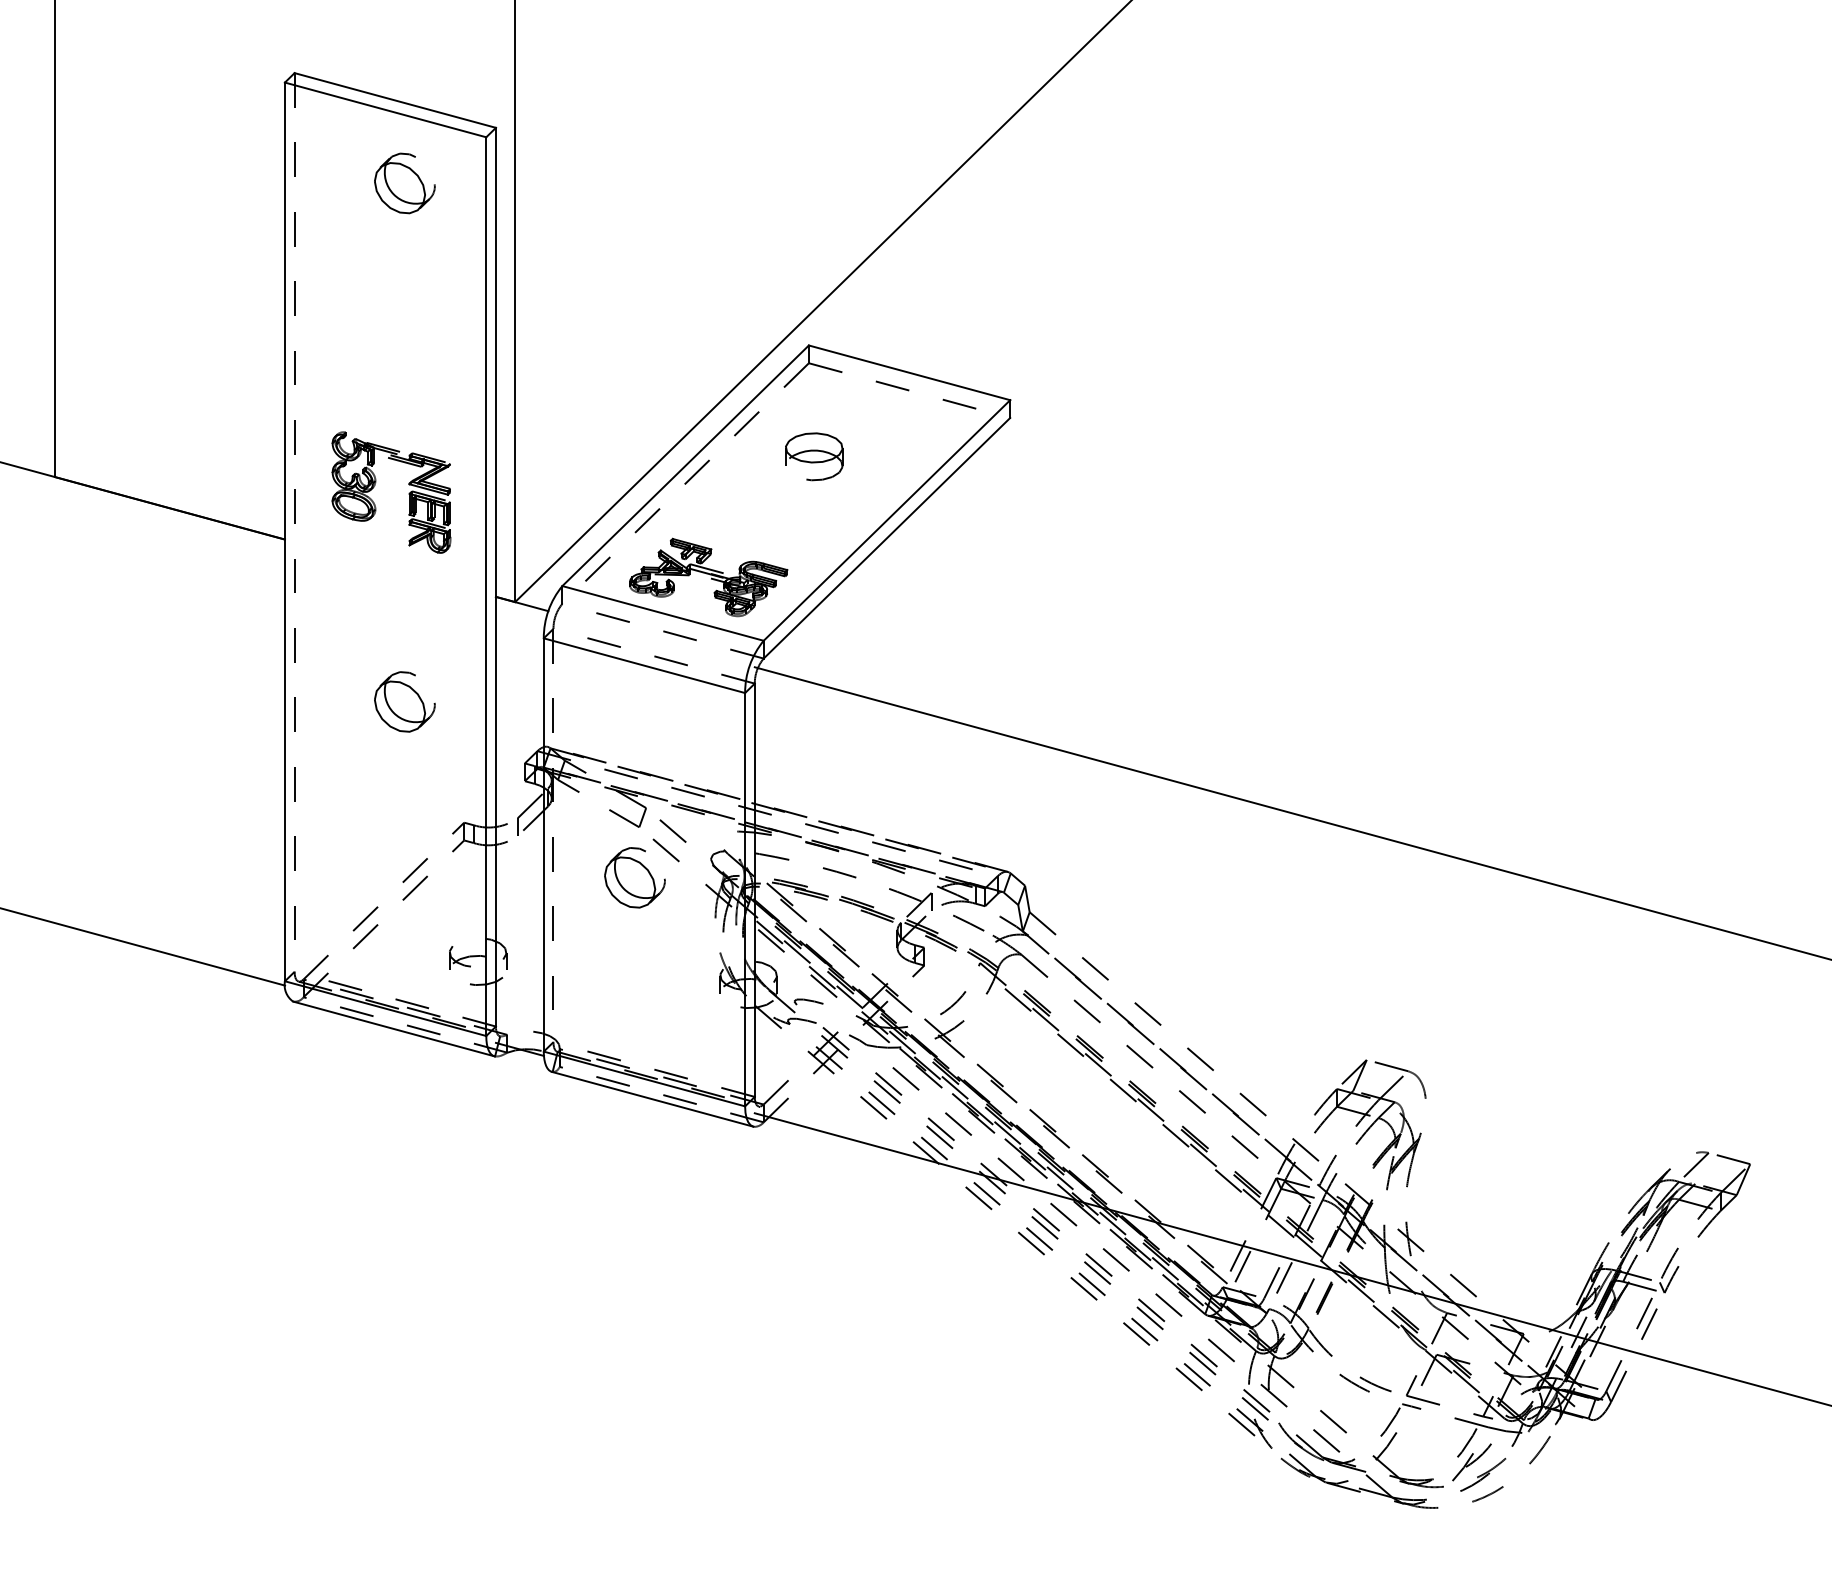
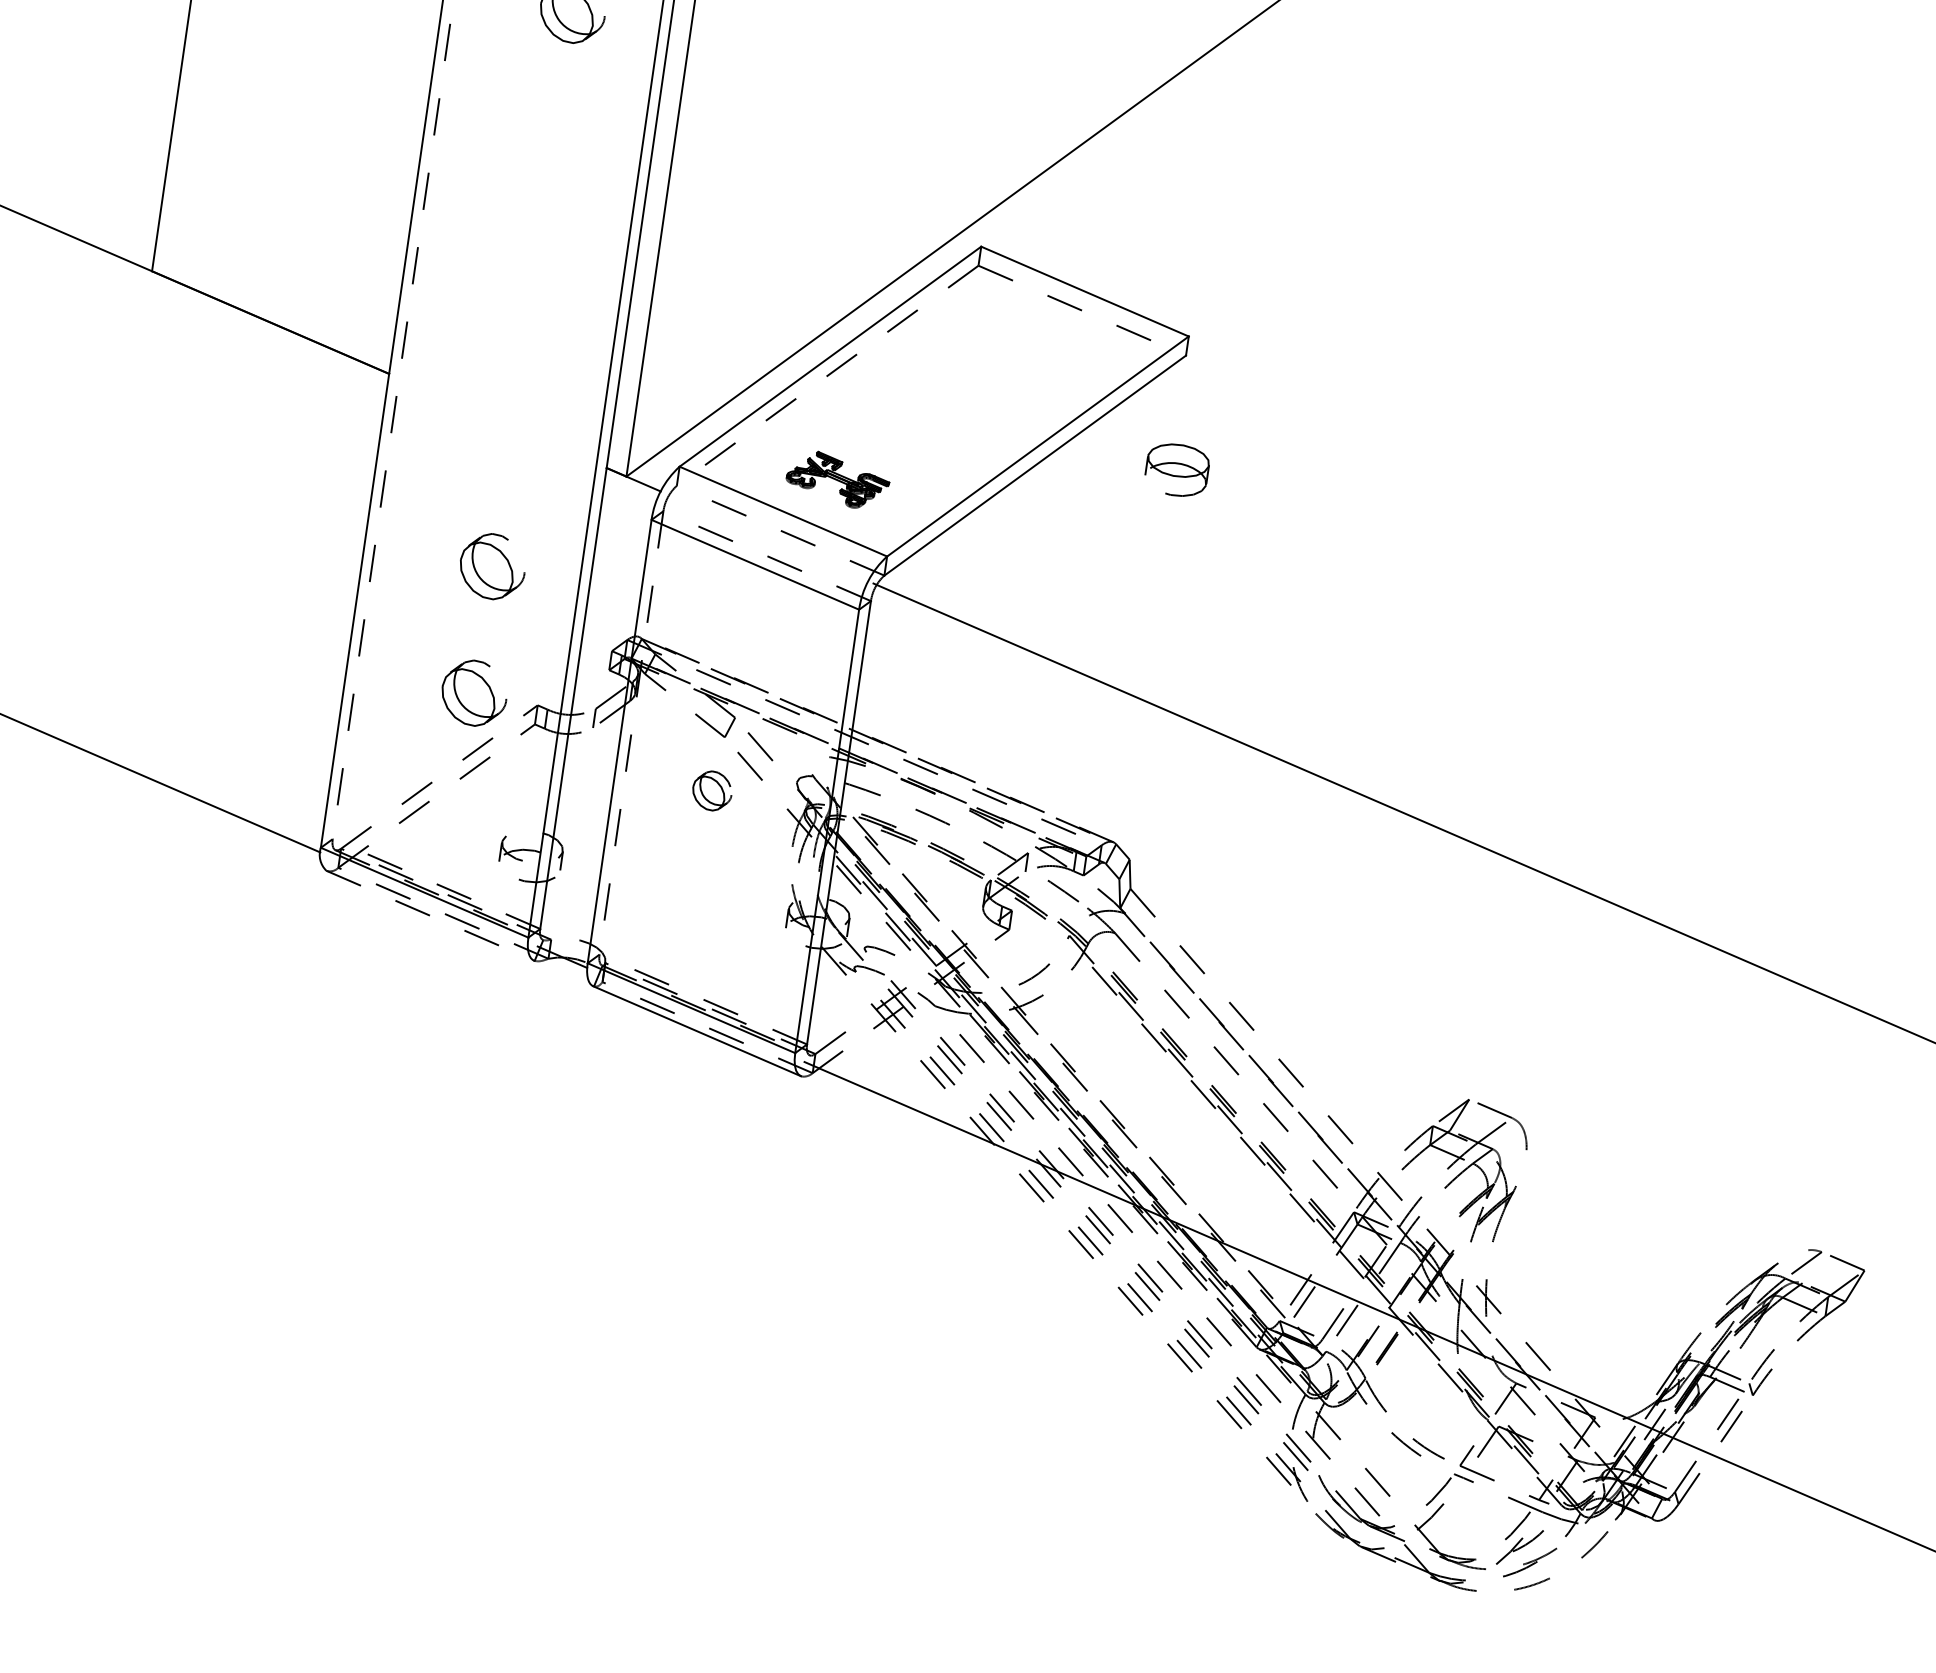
part: (814, 456) -> (1177, 469), moved
part: (408, 493) -> (528, 343), removed
part: (708, 577) -> (837, 480), size x0.6
part: (404, 819) -> (474, 692), added
part: (634, 877) -> (711, 790), size x0.6
line: (394, 1029) -> (430, 916), solid -> dashed

